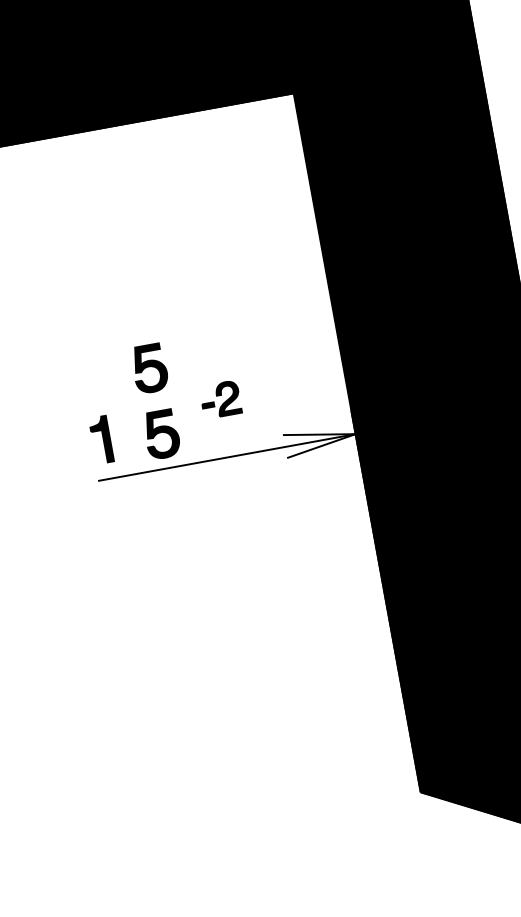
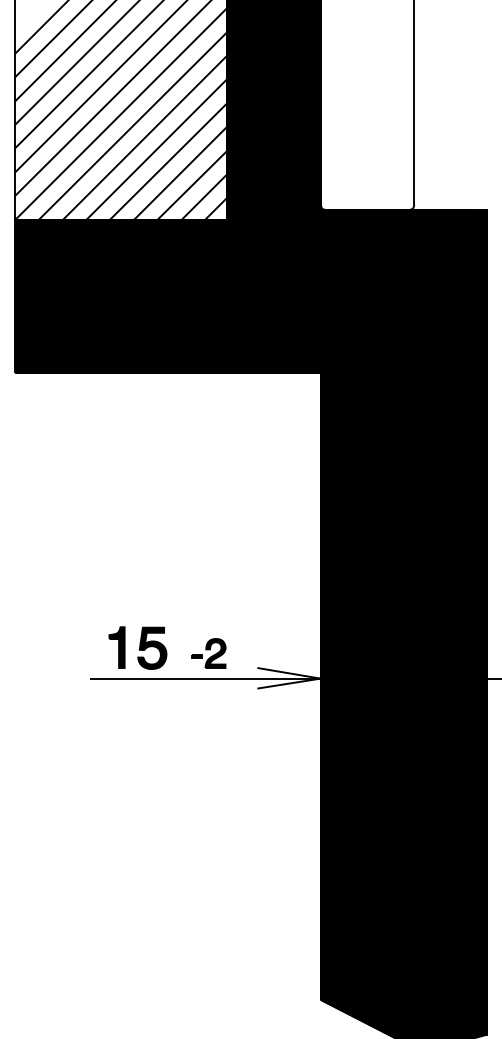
part: (149, 367) -> (152, 588), removed
part: (220, 399) -> (208, 653), moved
part: (100, 439) -> (116, 647), moved

